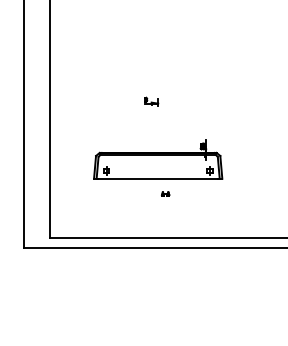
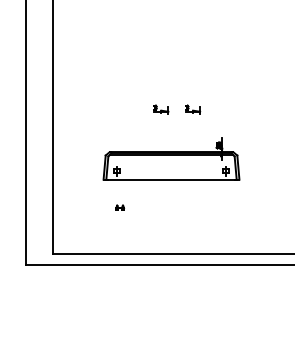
part: (181, 101) -> (193, 109), added
part: (158, 159) -> (171, 159), moved
part: (165, 193) -> (119, 206), moved

